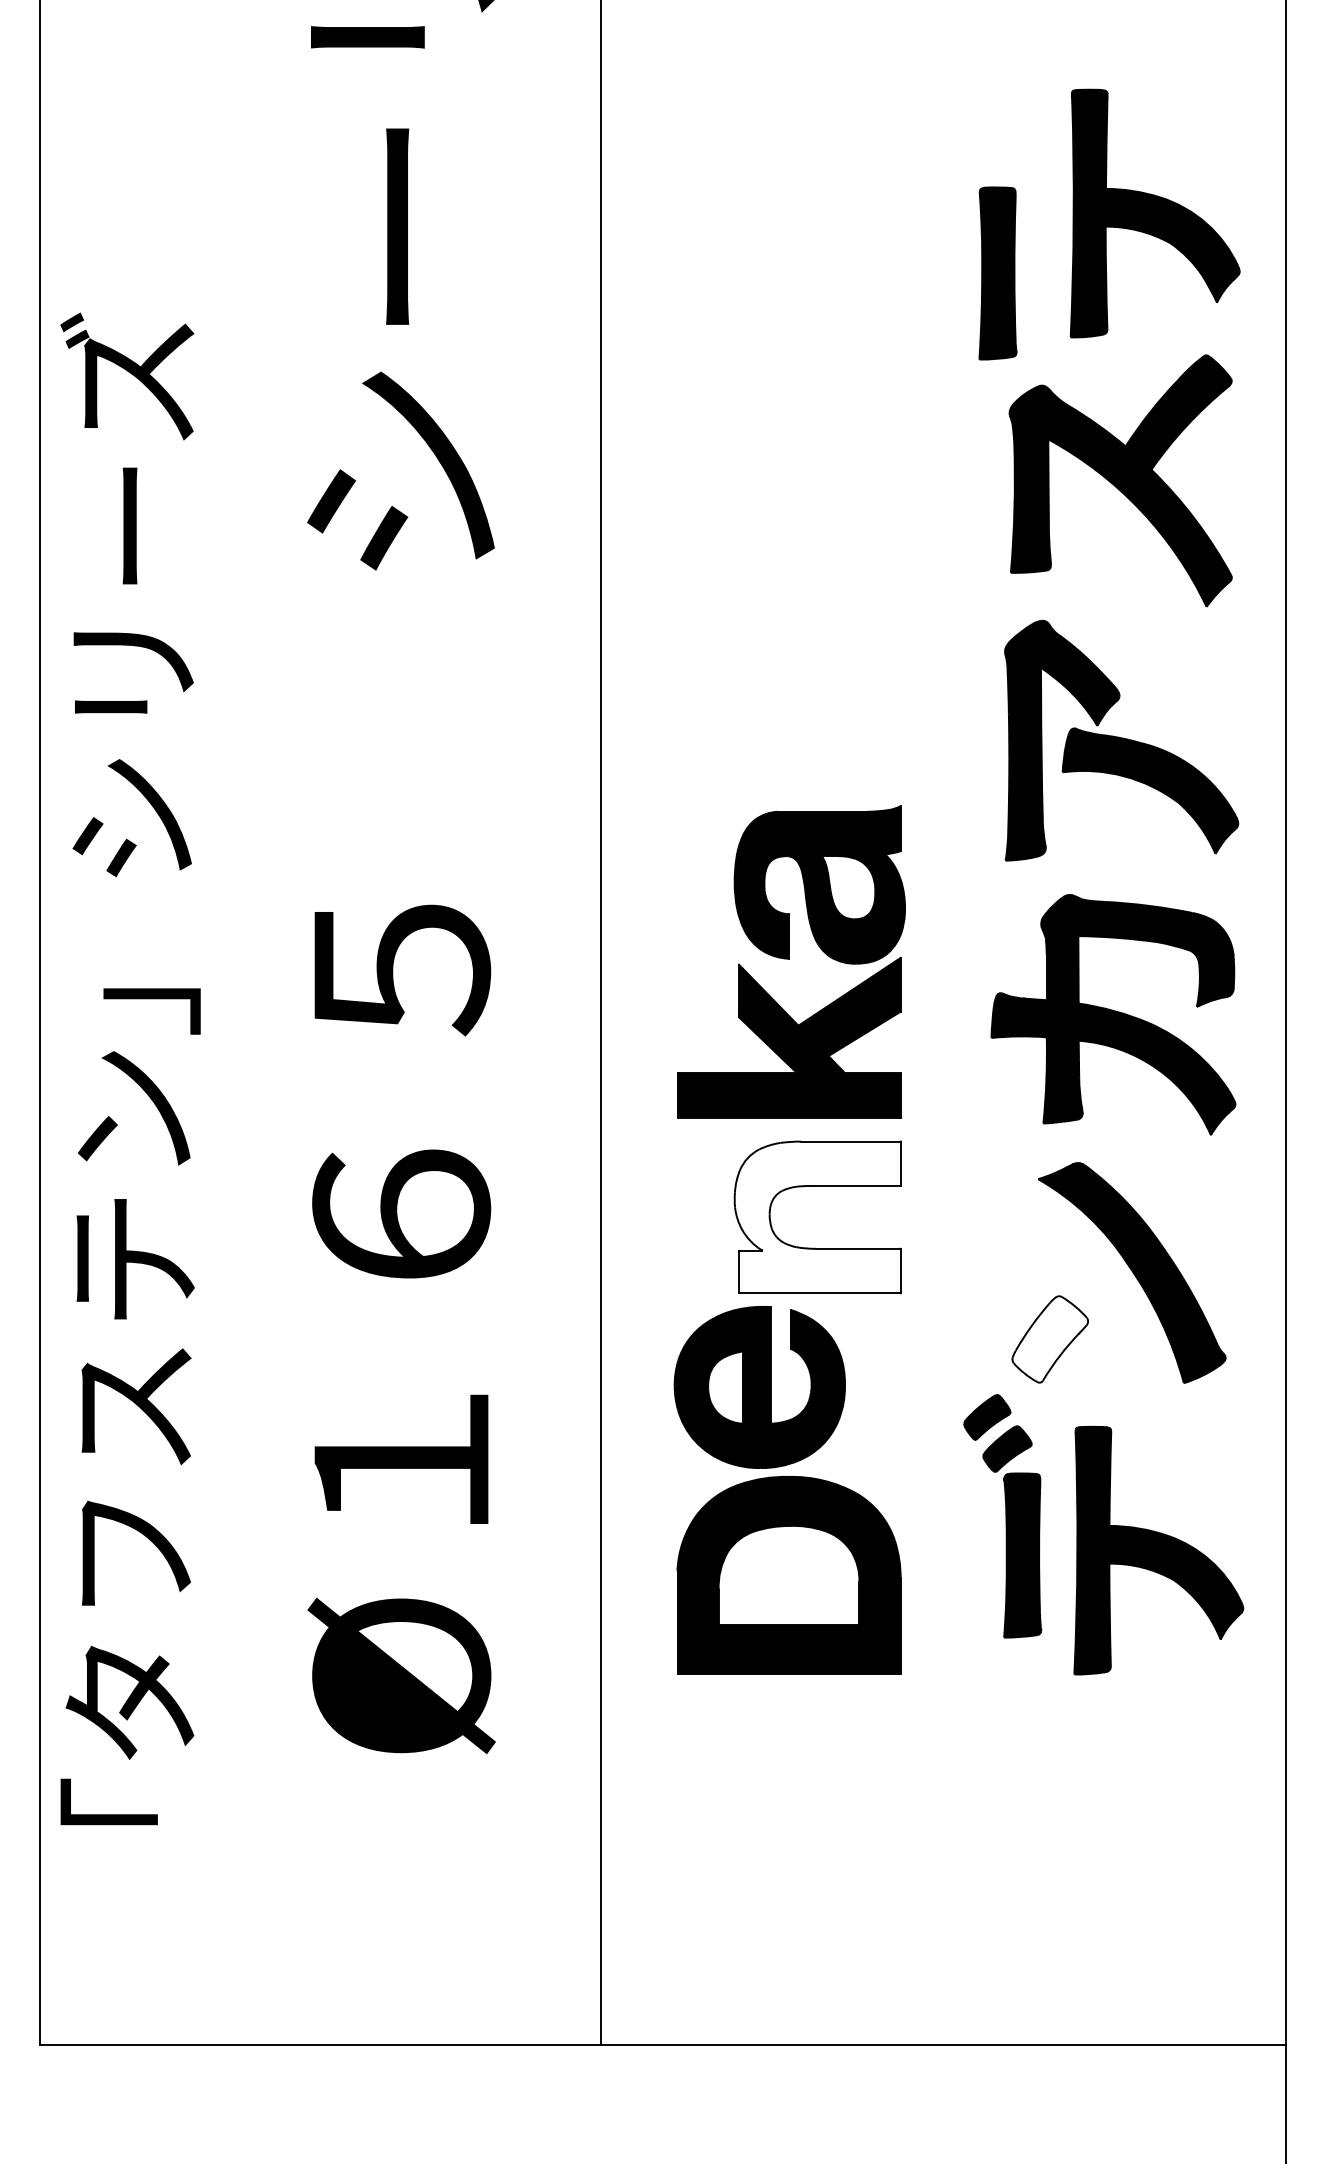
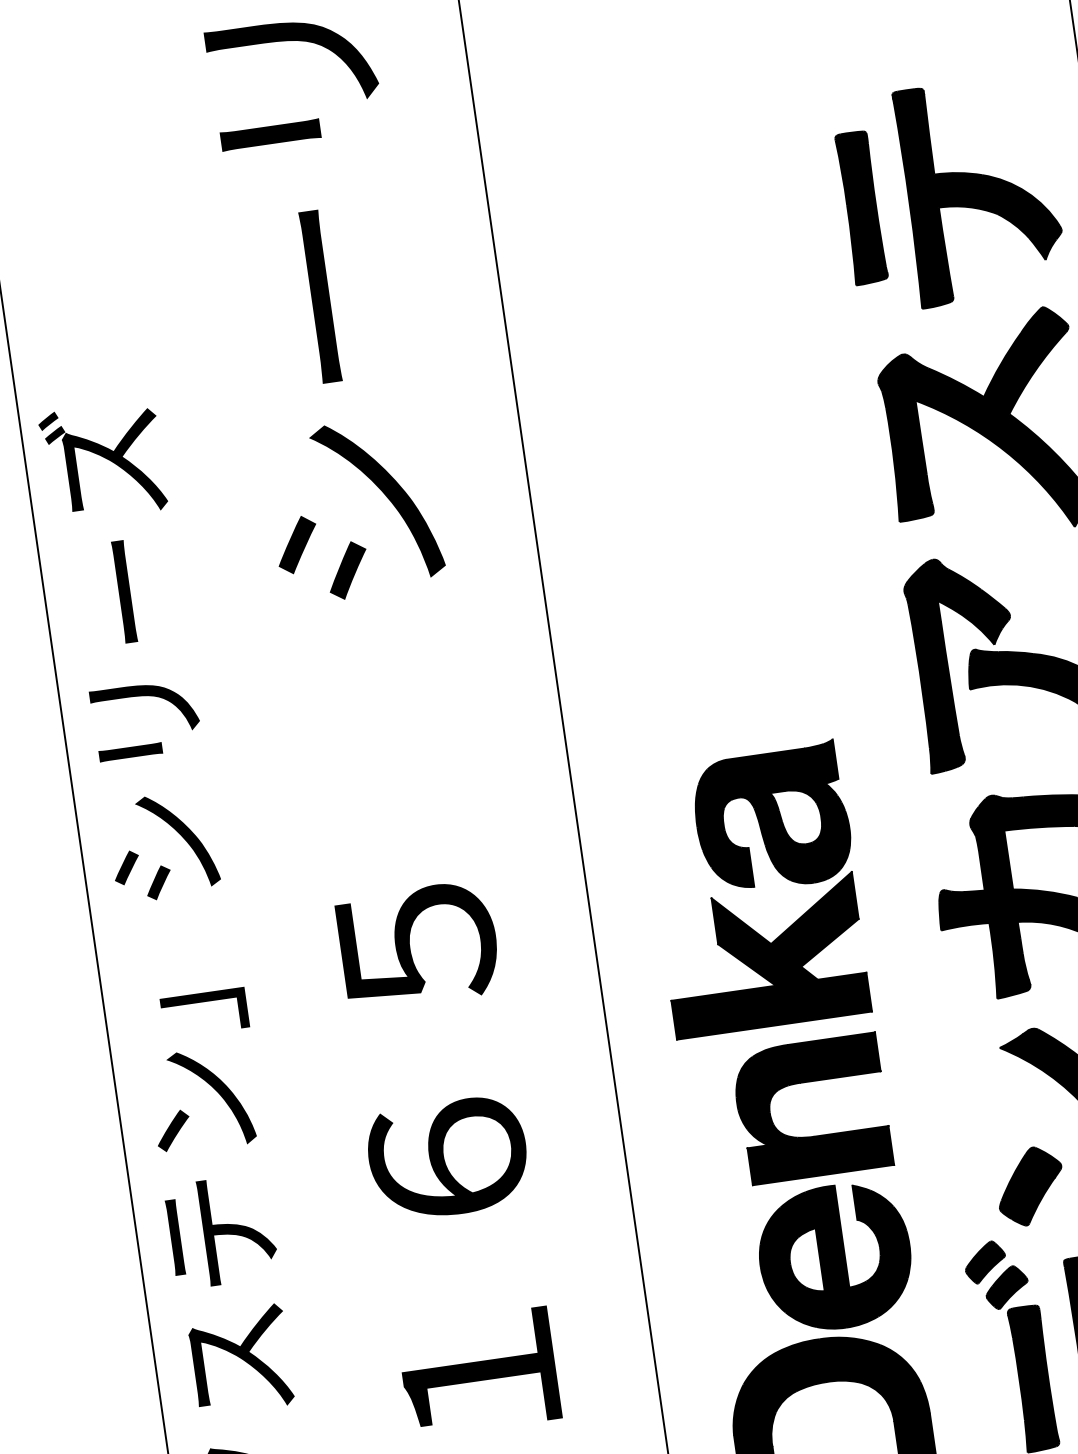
part: (997, 273) -> (861, 207), moved
fill: (817, 1217) -> (811, 1109), added
fill: (1050, 1339) -> (1030, 1186), added
part: (759, 1387) -> (835, 1257), moved

